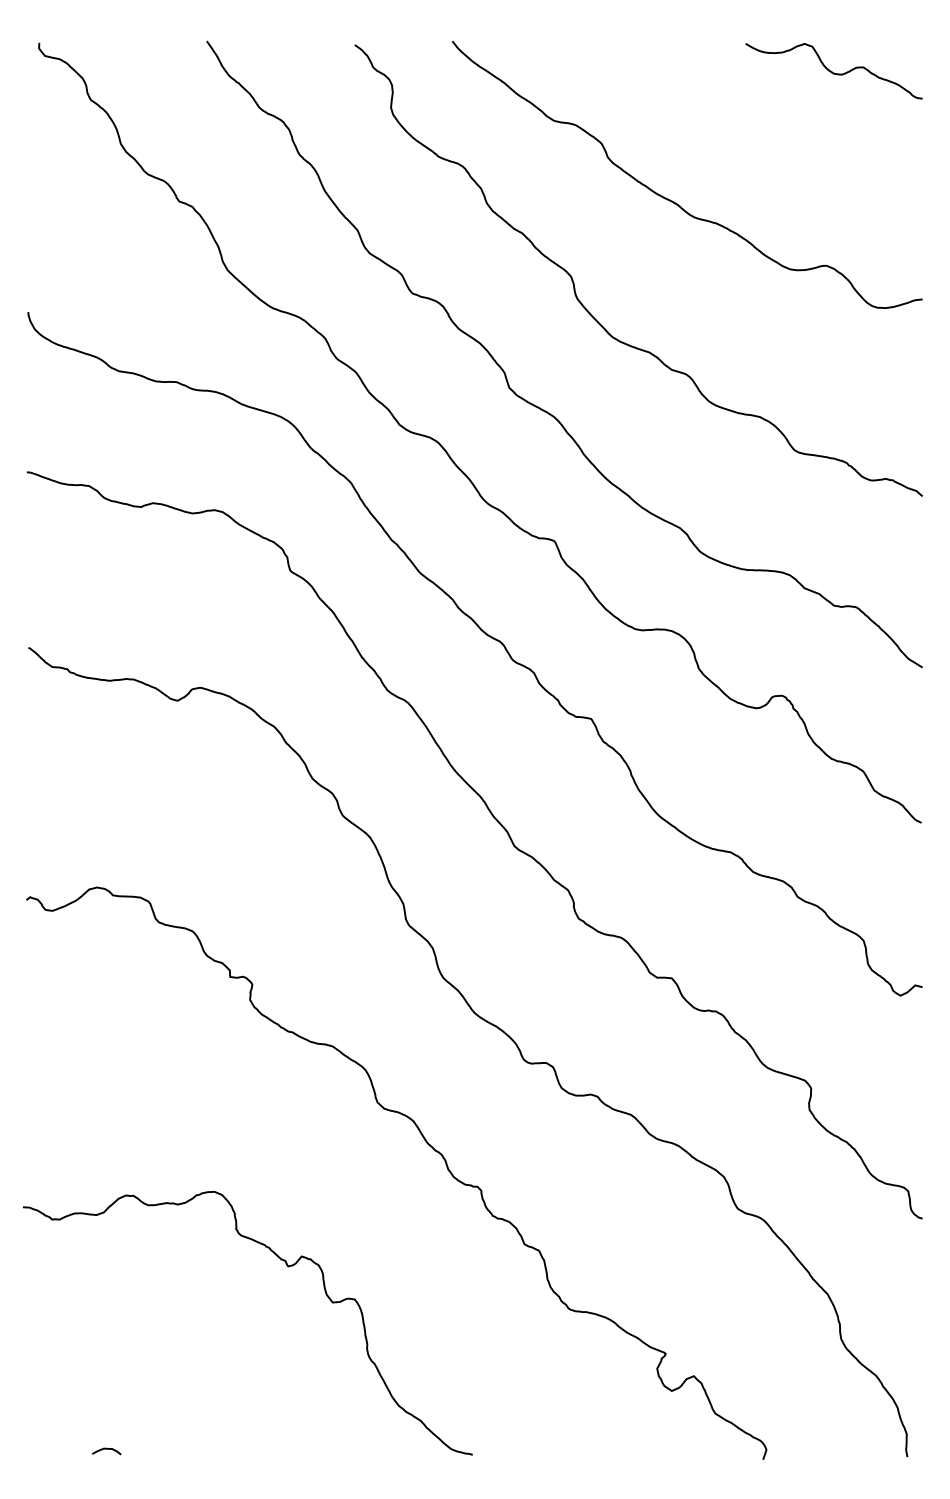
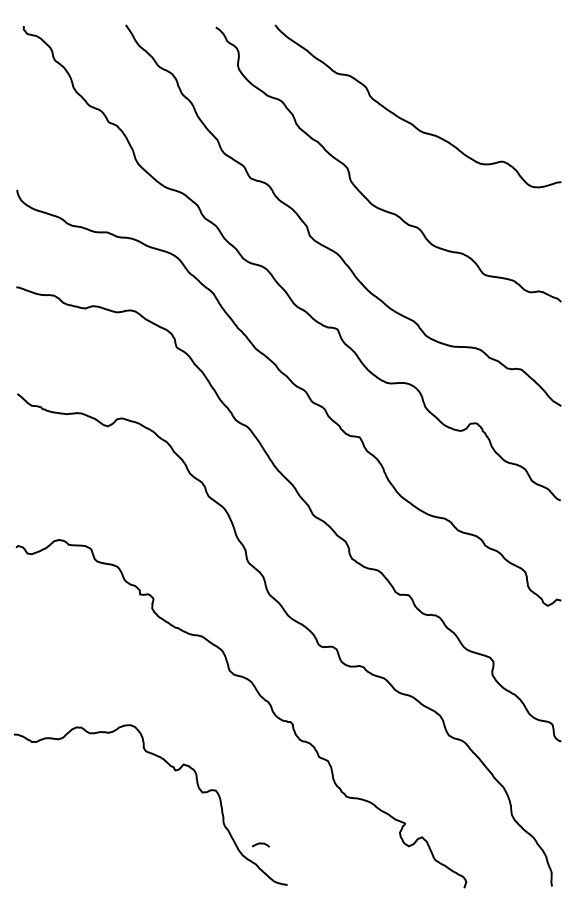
curve: (834, 71) -> (507, 43), removed
curve: (106, 1450) -> (260, 844), moved

